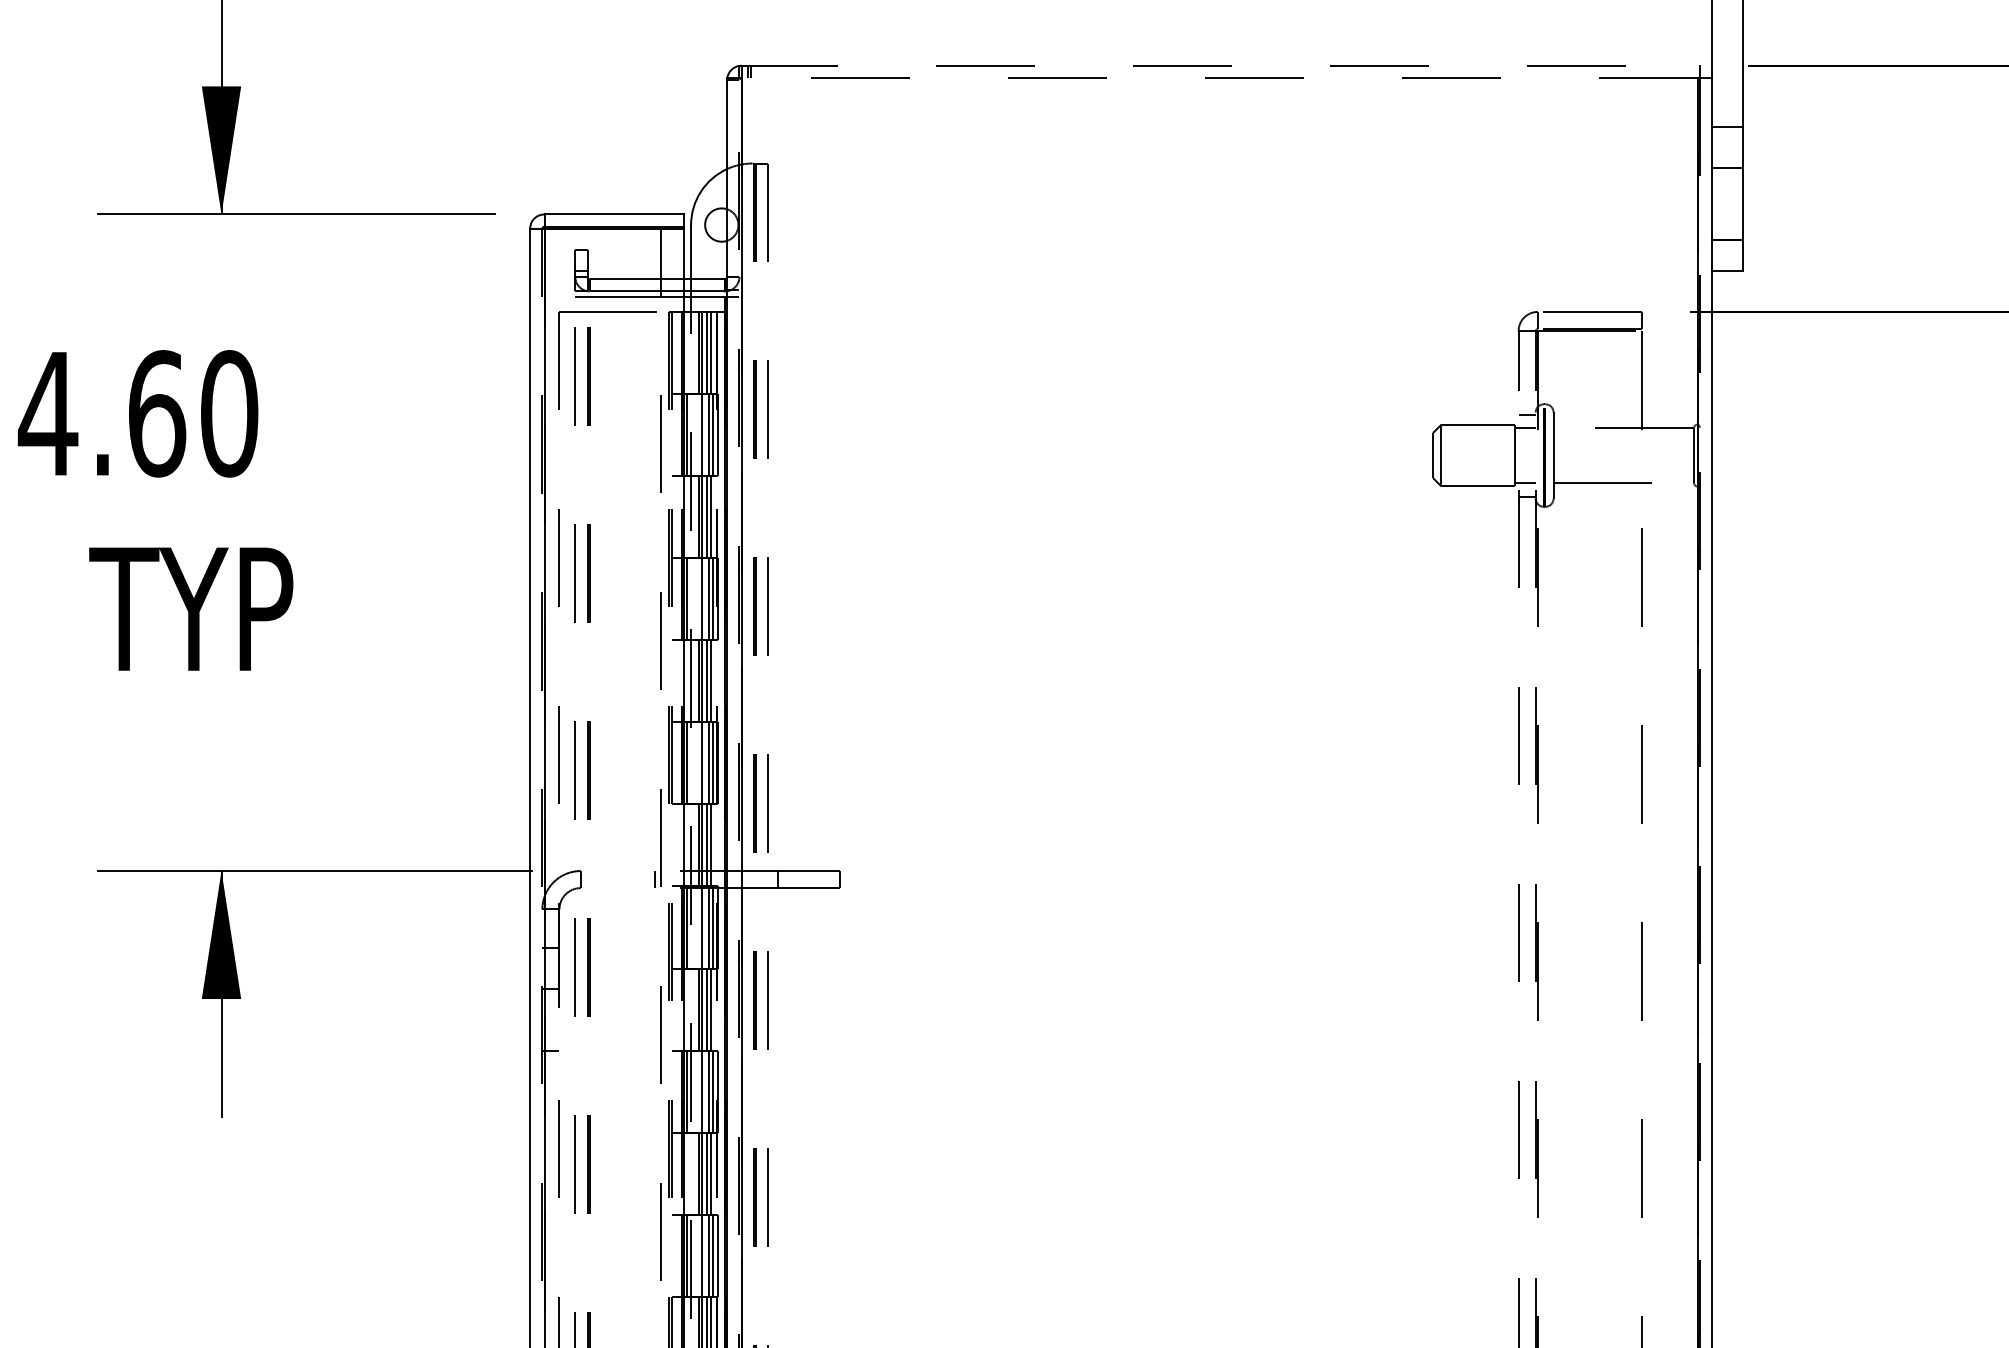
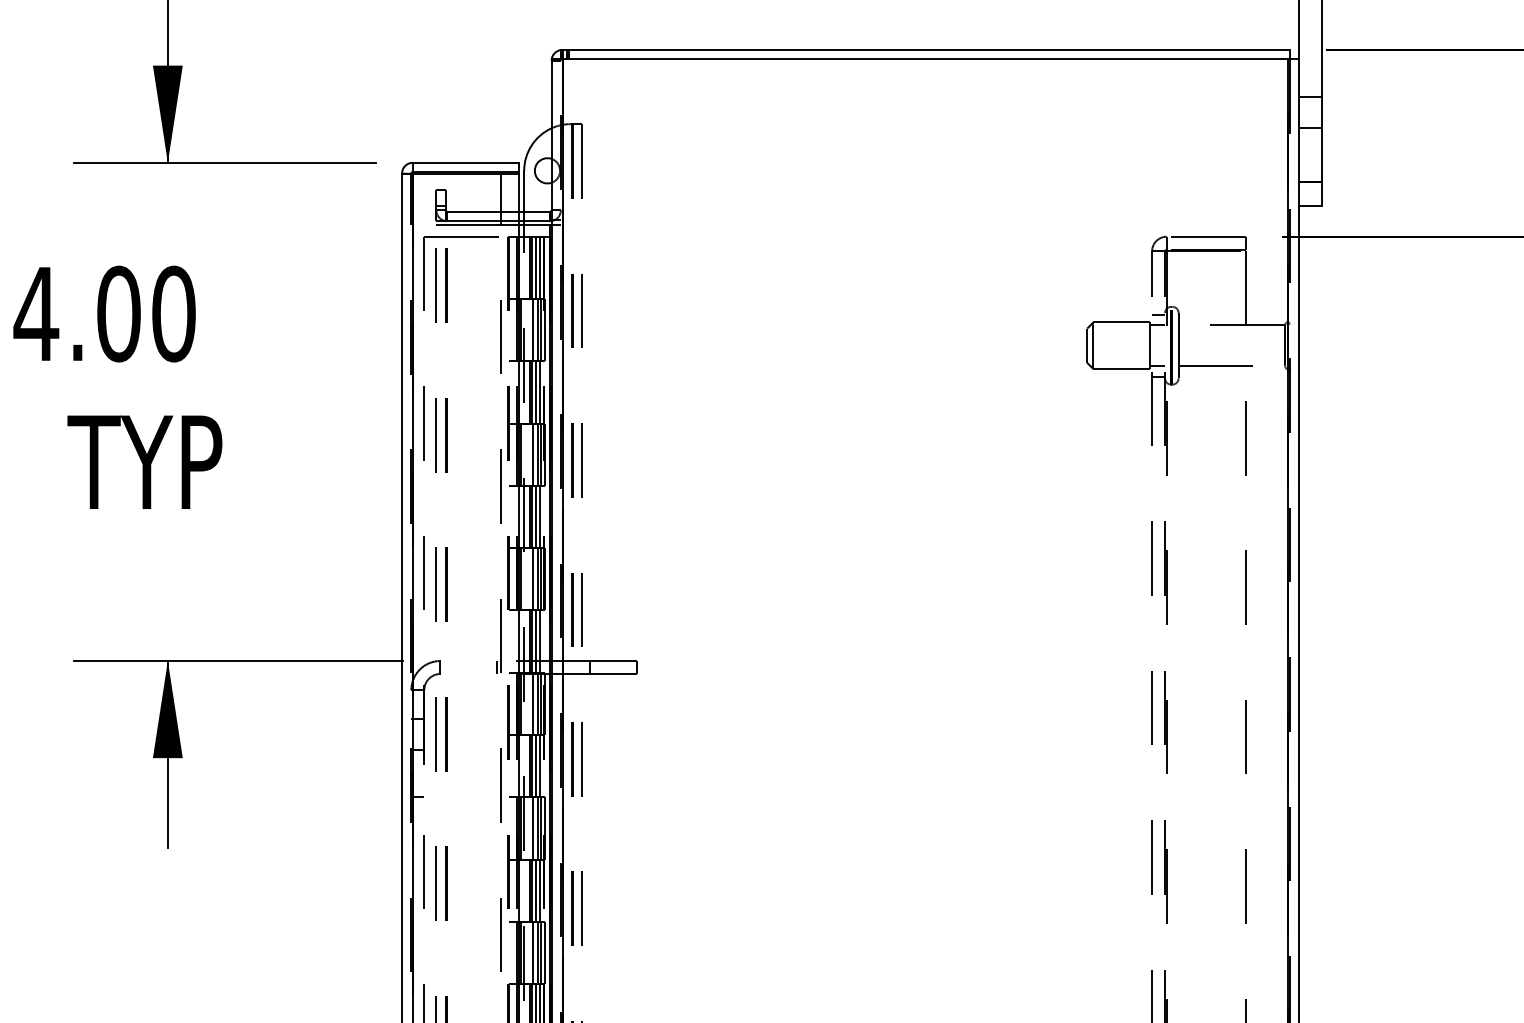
line: (1220, 65) -> (925, 49), dashed -> solid
line: (1219, 77) -> (925, 58), dashed -> solid
text: (157, 413) -> (119, 313), 4.60 -> 4.00

